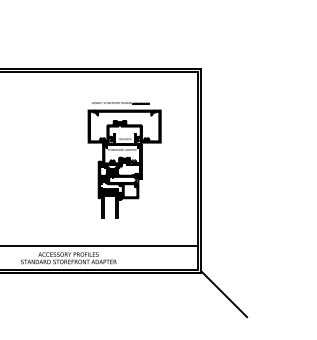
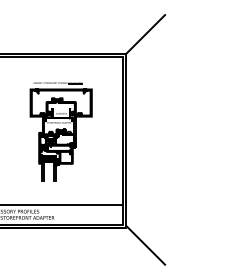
line: (224, 44) -> (145, 33), added

